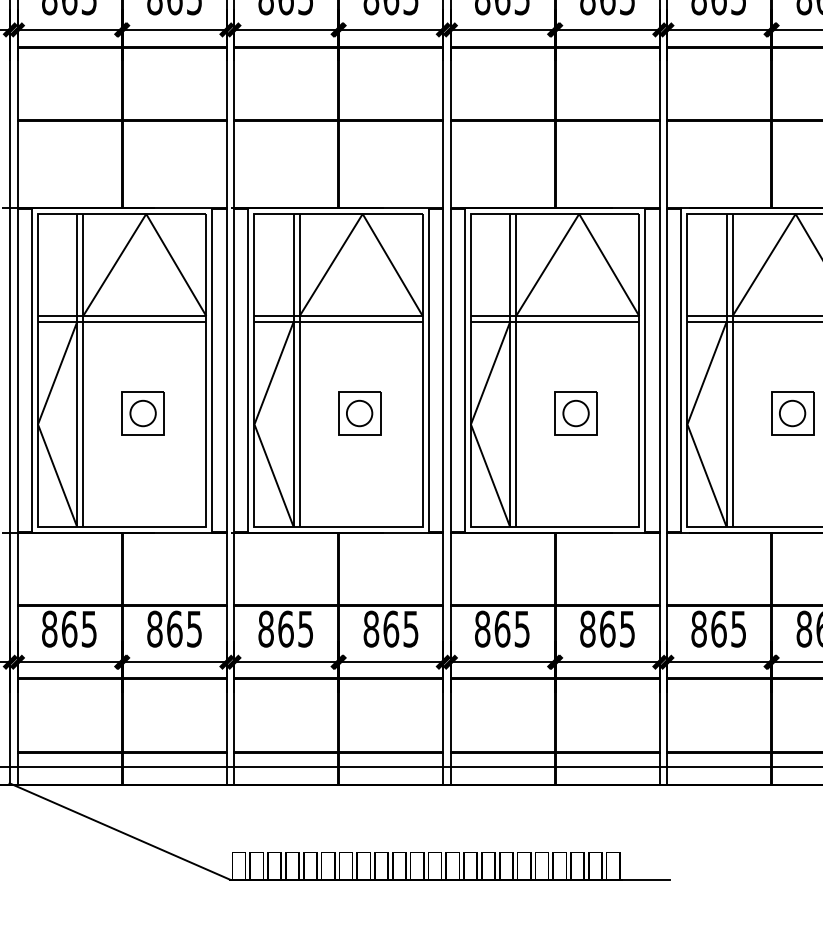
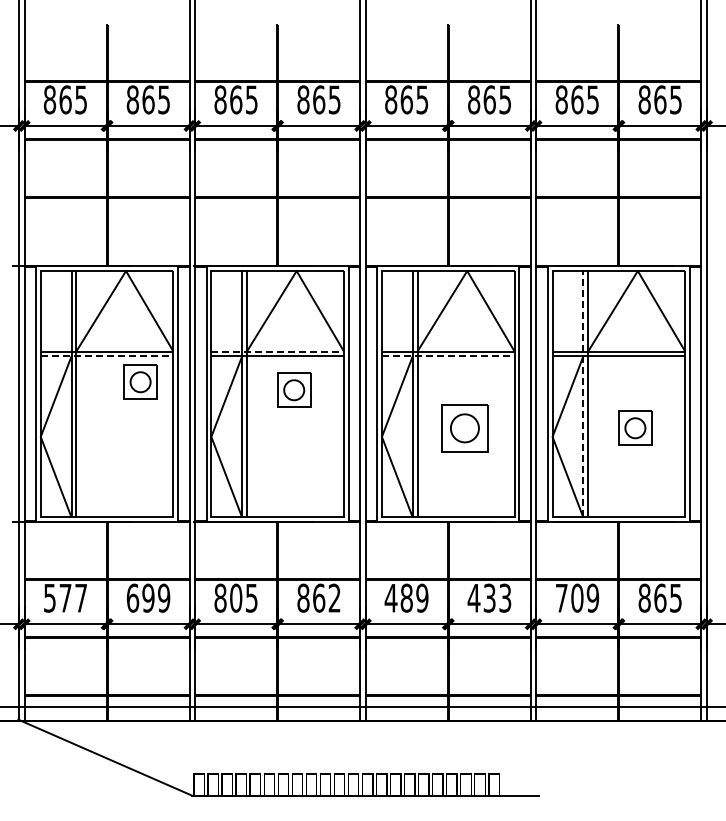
line: (339, 316) -> (278, 351), solid -> dashed
line: (122, 322) -> (107, 356), solid -> dashed
line: (555, 322) -> (448, 356), solid -> dashed
line: (726, 369) -> (583, 393), solid -> dashed
part: (143, 412) -> (140, 381), moved
part: (359, 412) -> (294, 389), moved
part: (575, 412) -> (464, 427), size x1.4
text: (68, 628) -> (64, 597), 865 -> 577
text: (174, 628) -> (148, 597), 865 -> 699
text: (286, 628) -> (236, 597), 865 -> 805
text: (410, 628) -> (334, 597), 865 -> 862
text: (502, 628) -> (406, 597), 865 -> 489
text: (607, 628) -> (489, 597), 865 -> 433
text: (719, 628) -> (577, 597), 865 -> 709

